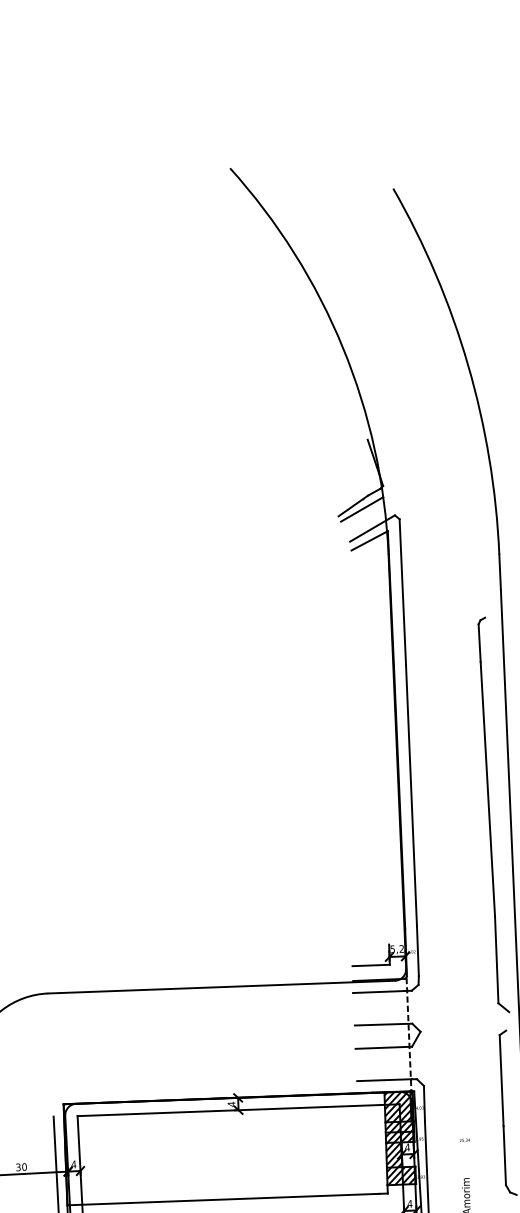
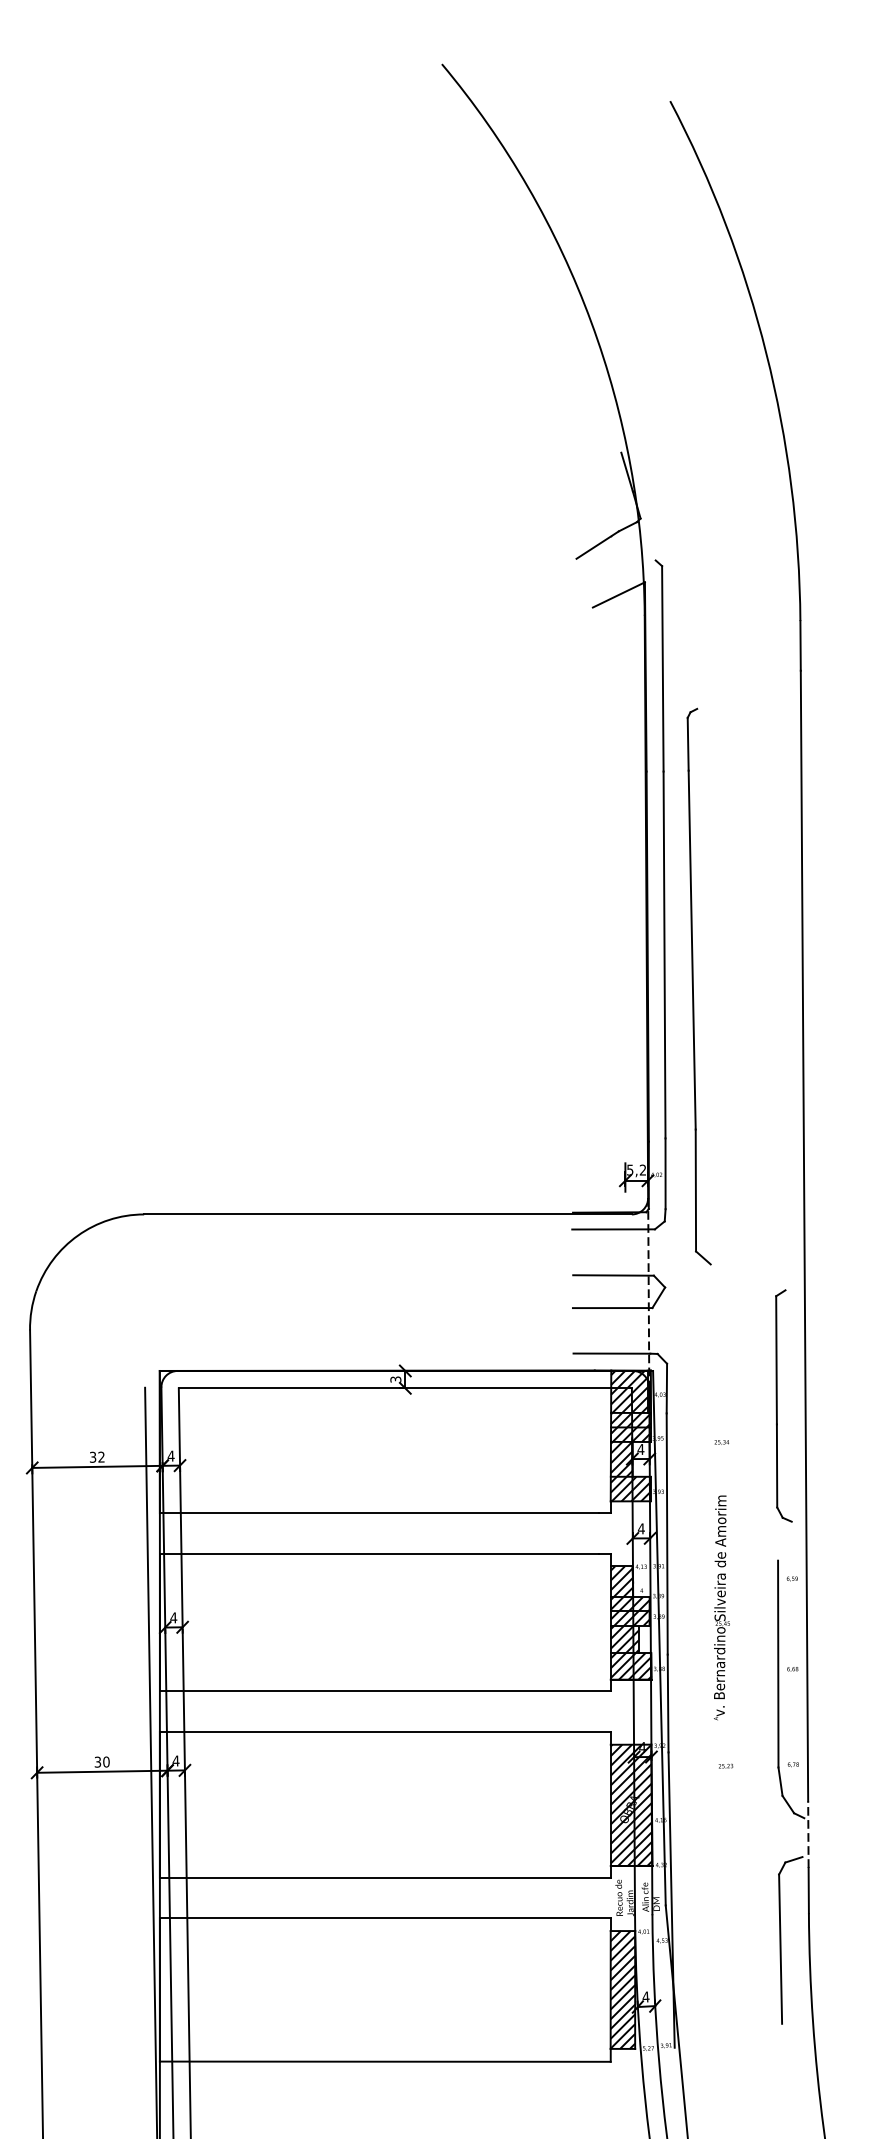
line: (361, 509) -> (609, 550), removed
line: (372, 528) -> (623, 577), removed
part: (493, 814) -> (698, 986), moved
line: (370, 965) -> (598, 1191), removed
text: (231, 1104) -> (395, 1379), 4 -> 3
text: (24, 1166) -> (101, 1456), 30 -> 32

